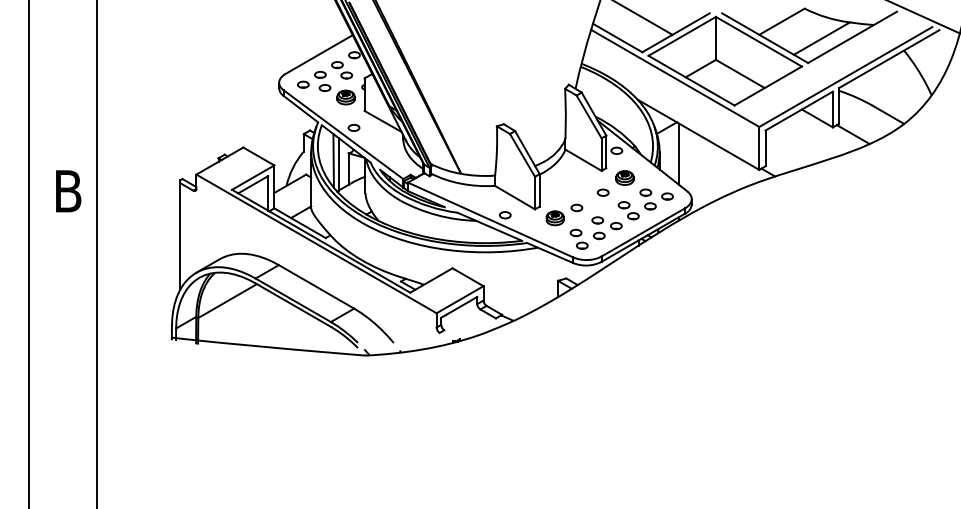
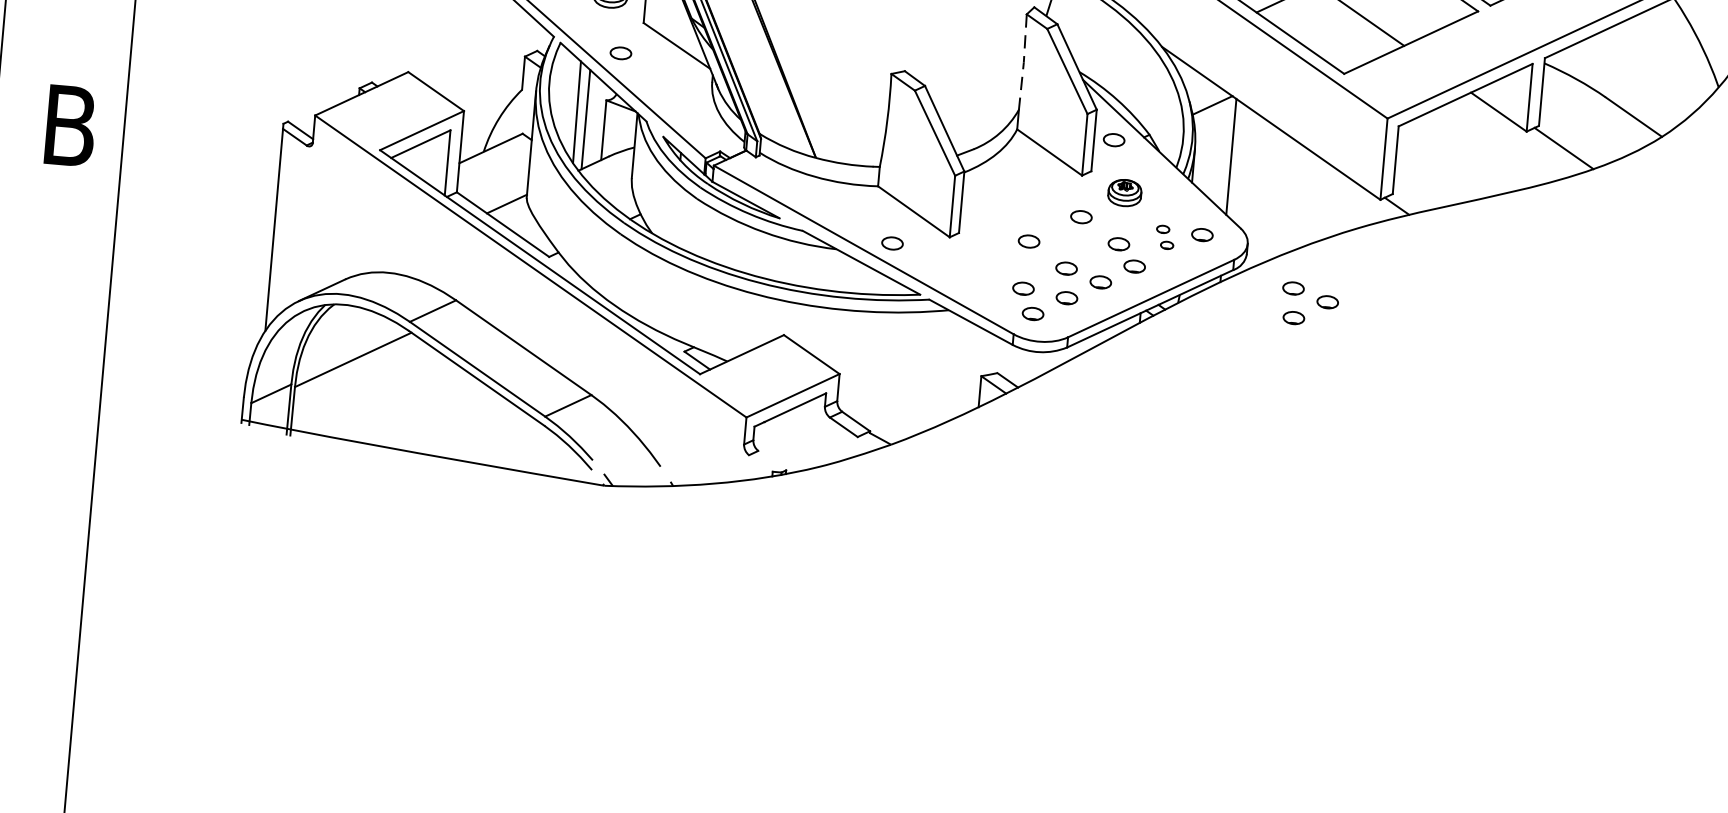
line: (565, 114) -> (1023, 62), solid -> dashed
part: (647, 199) -> (1164, 237), size x0.6
part: (554, 218) -> (985, 257), removed
part: (726, 228) -> (1308, 305), added

